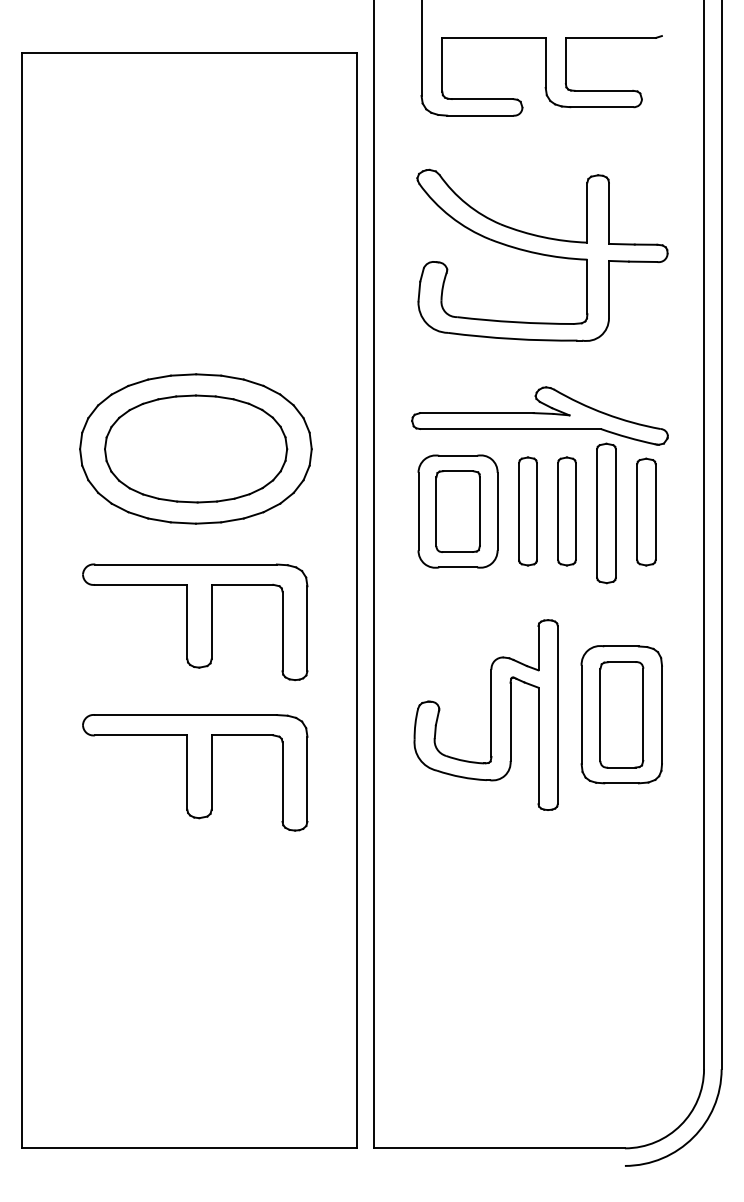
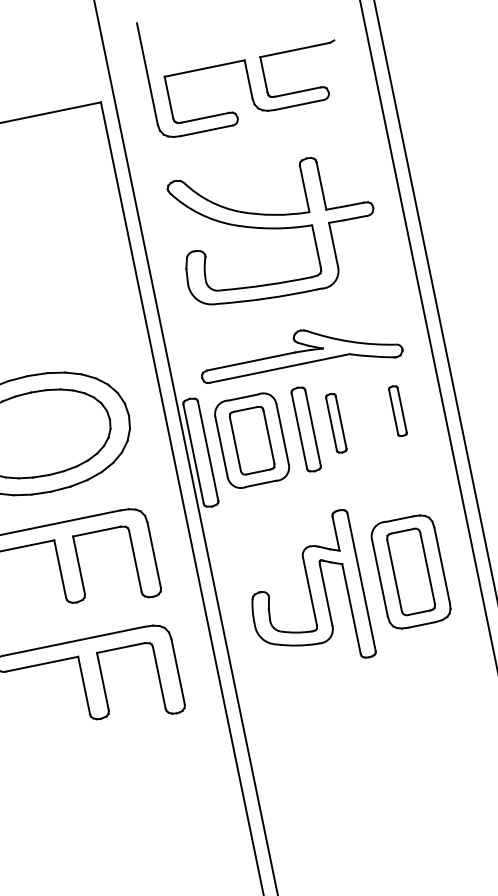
part: (566, 511) -> (335, 423), size x0.7
part: (646, 511) -> (397, 410), size x0.6
part: (606, 513) -> (200, 452), moved

